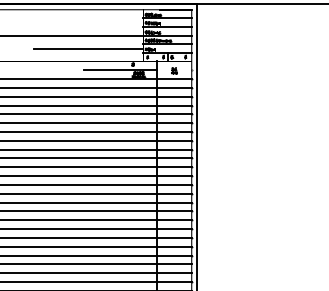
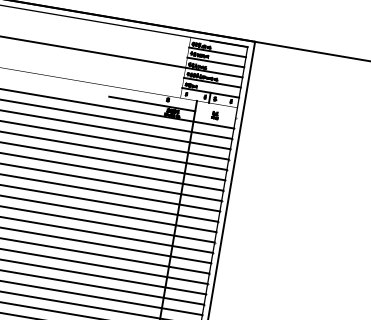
line: (88, 48) -> (118, 72), removed

